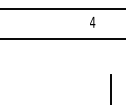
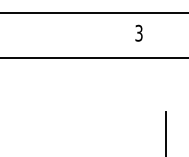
text: (92, 21) -> (138, 32), 4 -> 3

